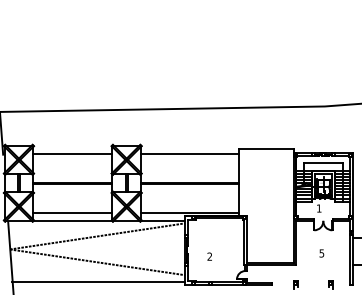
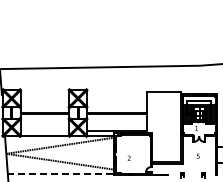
line: (72, 153) -> (44, 94), removed
line: (189, 153) -> (116, 94), removed
line: (72, 213) -> (44, 131), removed
line: (99, 281) -> (61, 173), solid -> dashed

